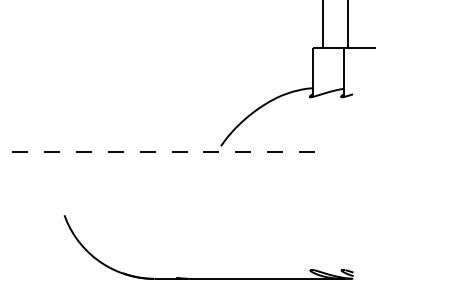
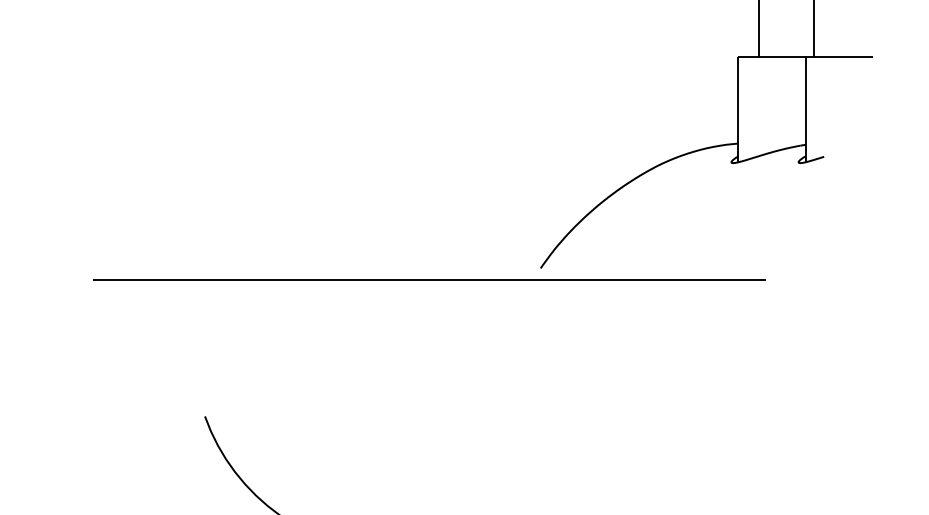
line: (169, 151) -> (430, 279), dashed -> solid

